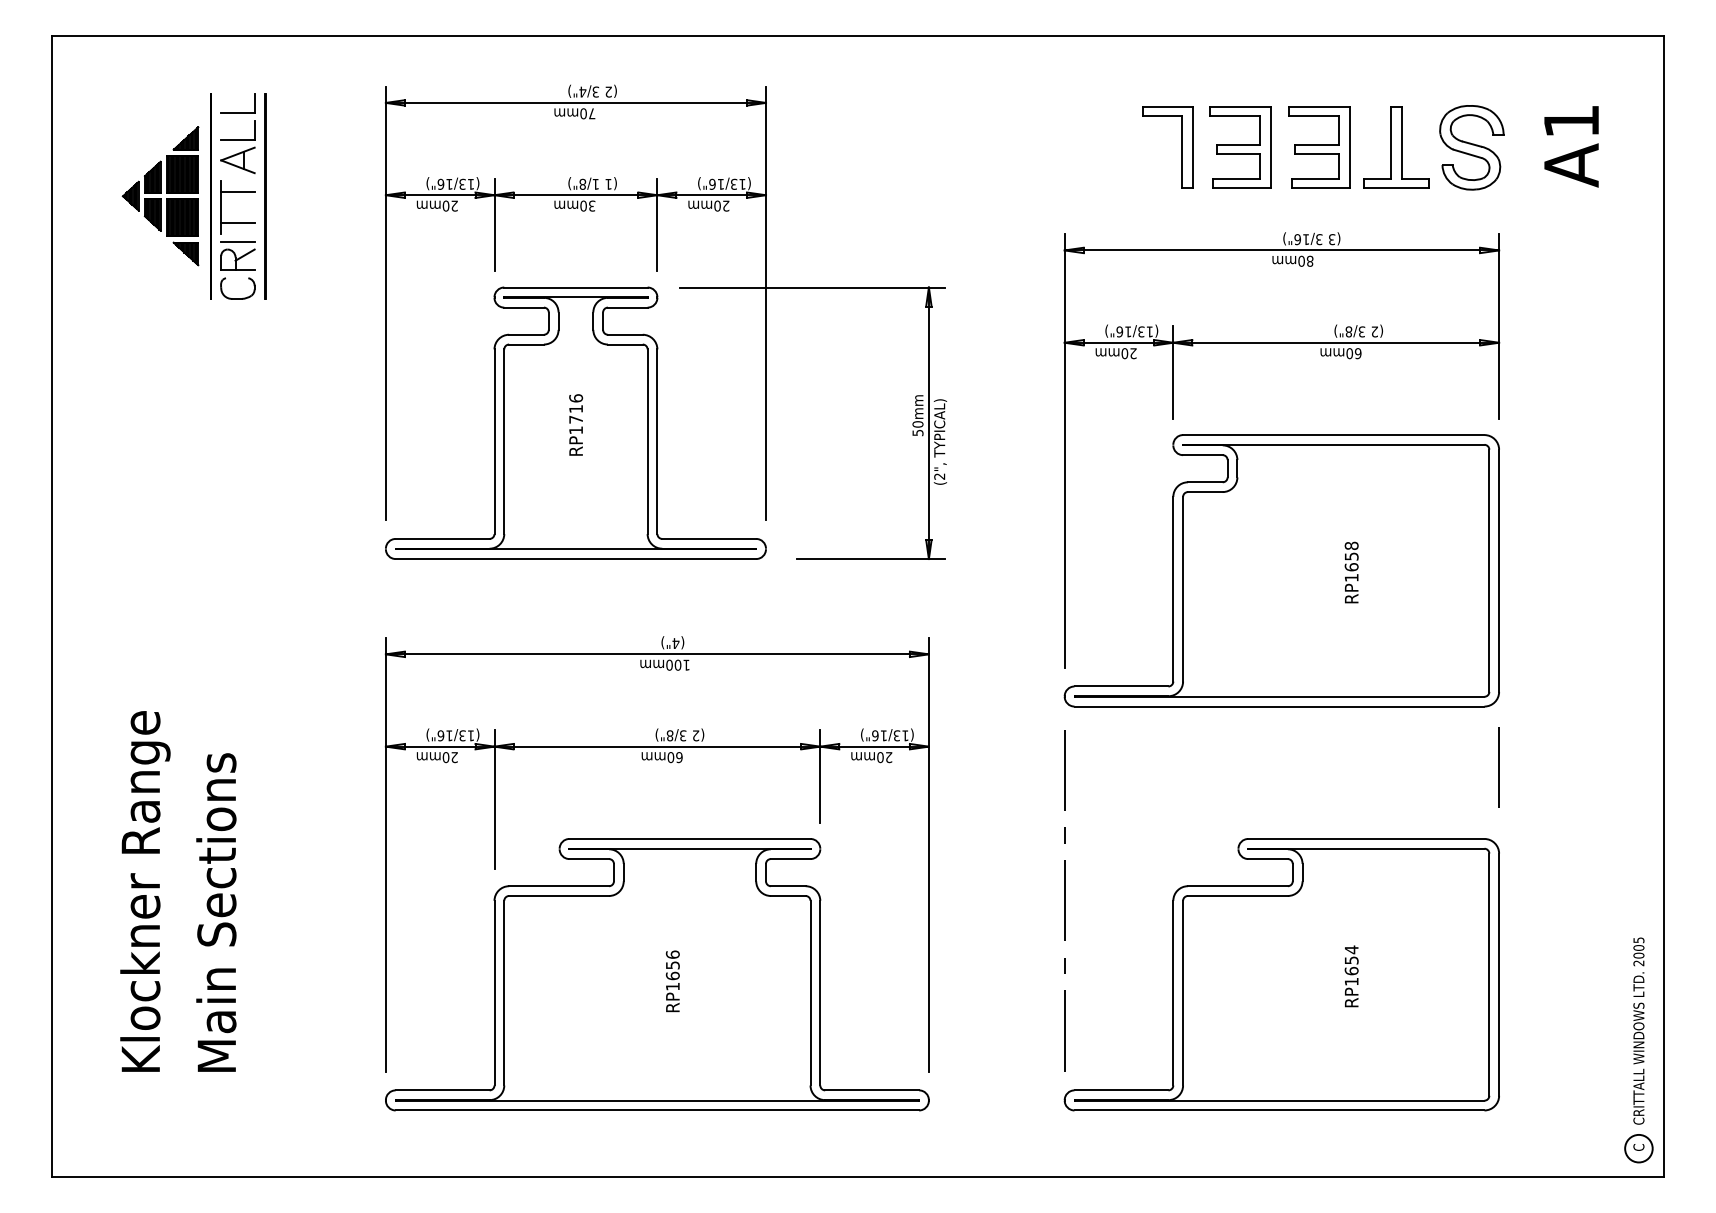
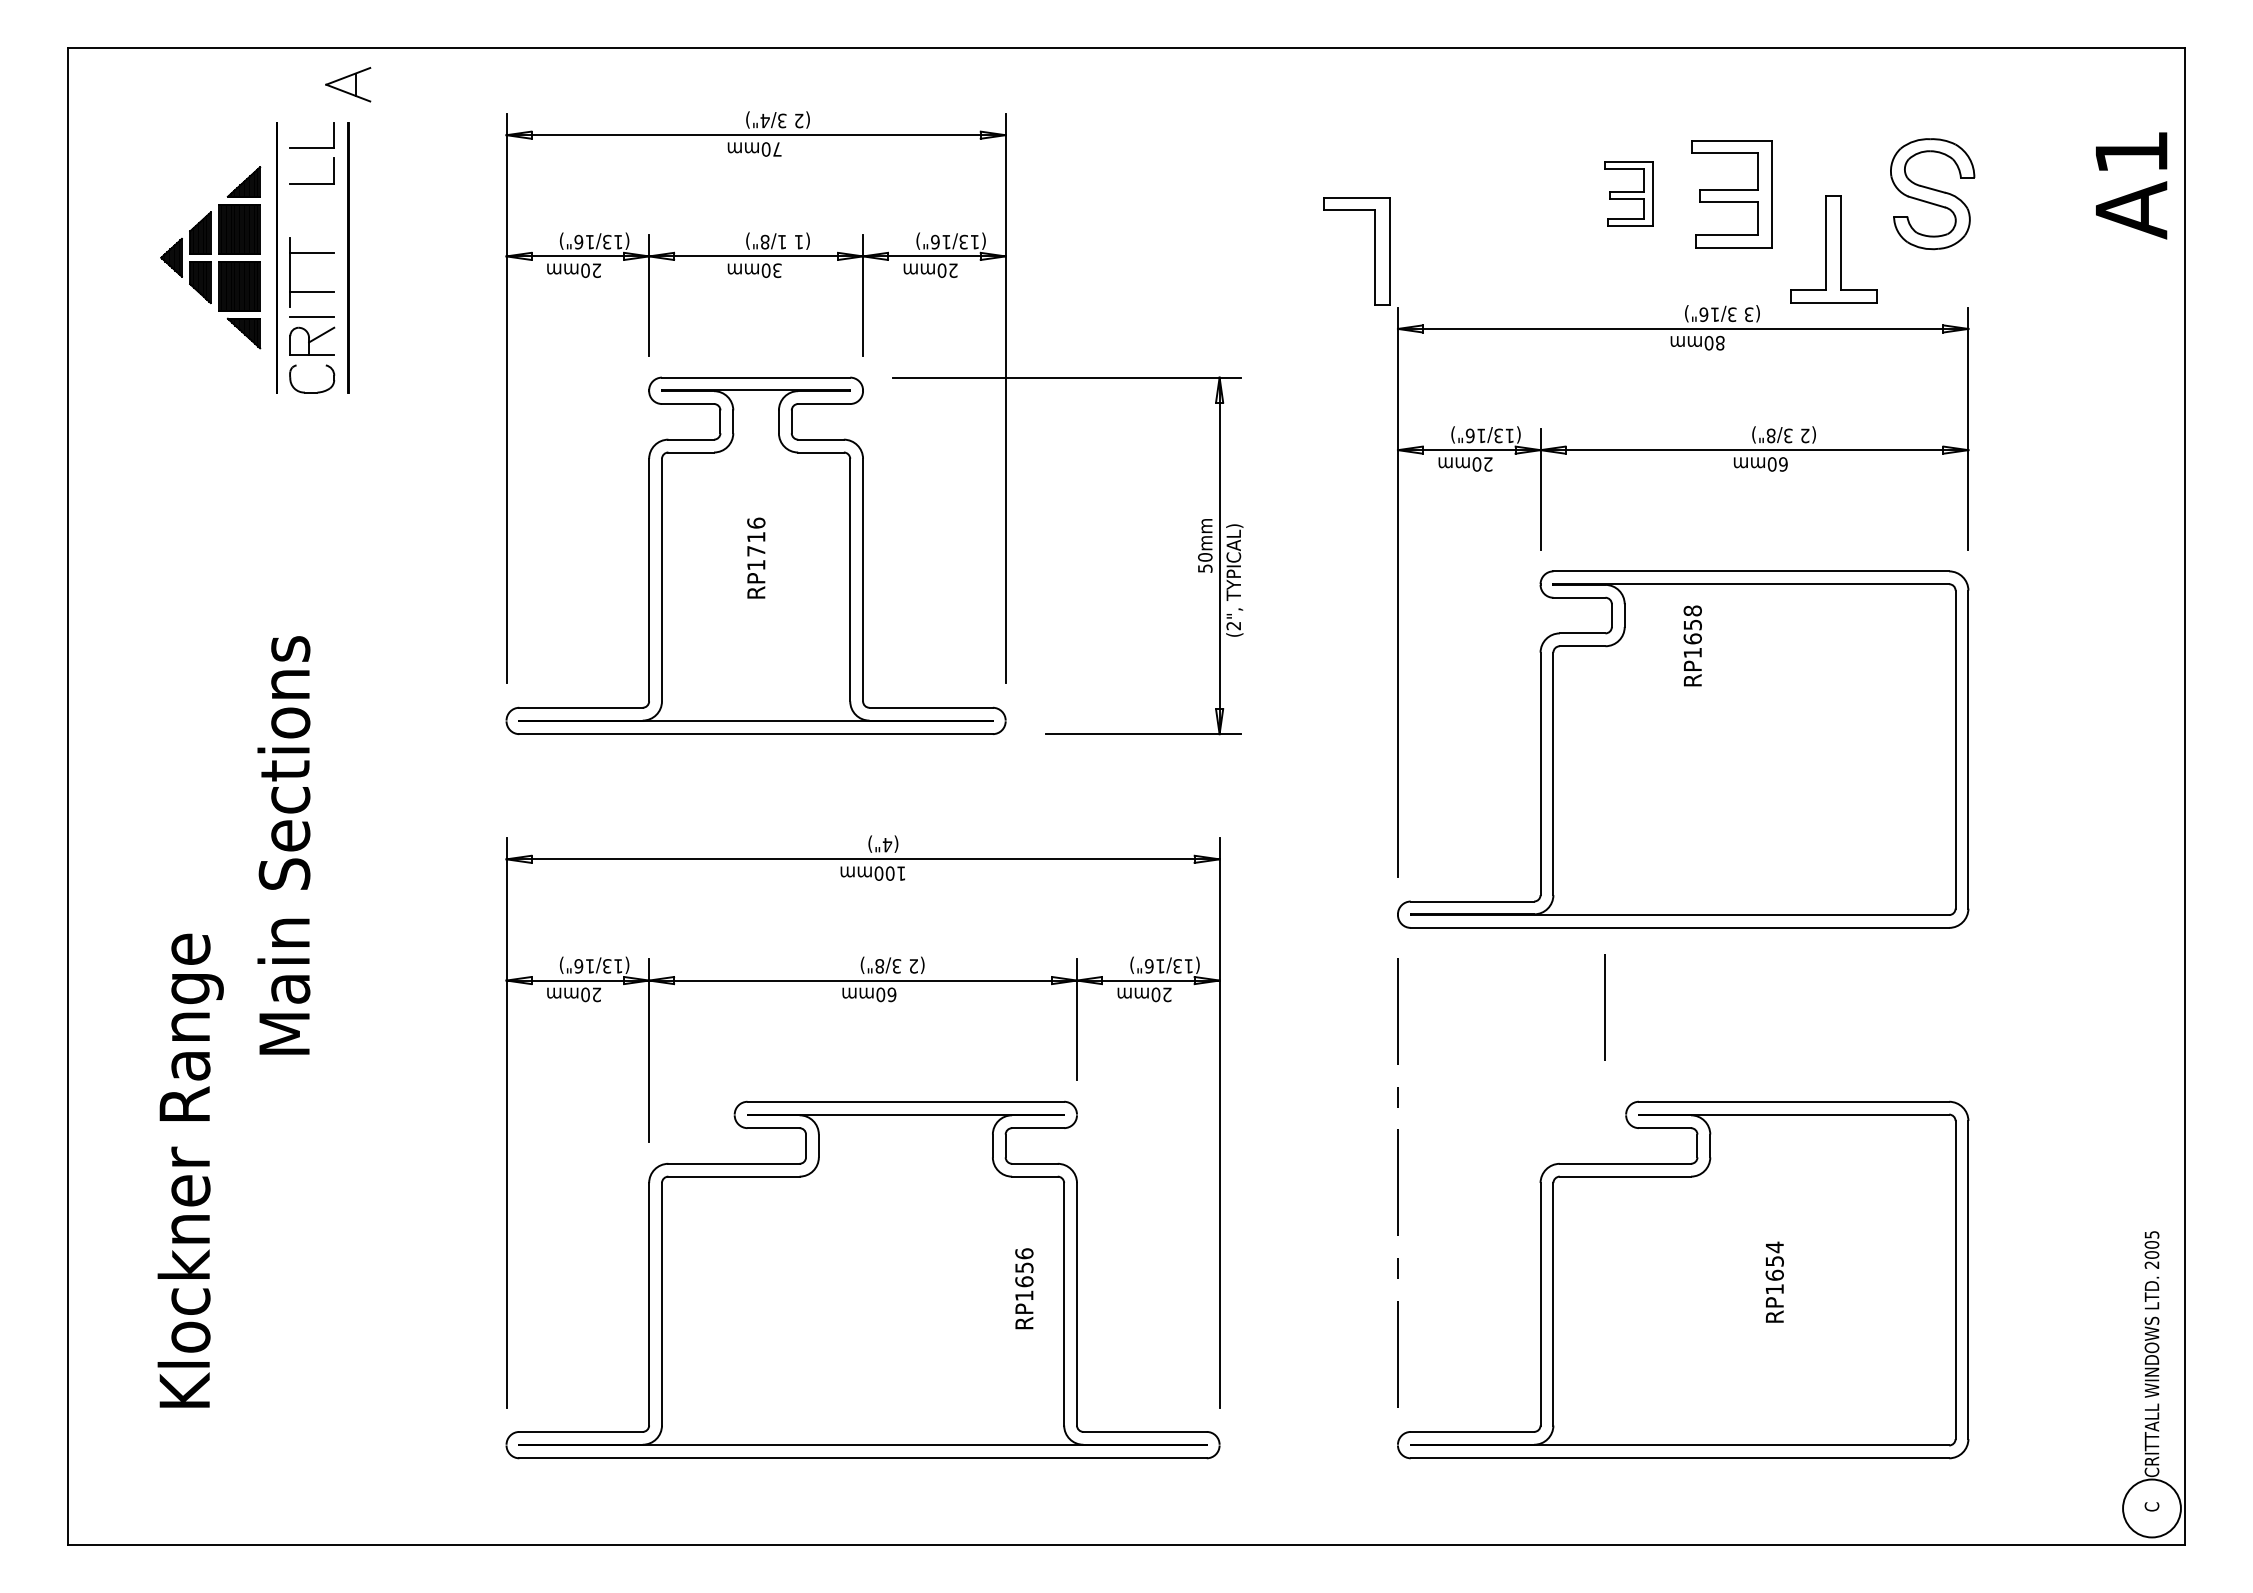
text: (1571, 146) -> (2131, 185), moved
part: (1181, 148) -> (1374, 251), moved
part: (1240, 148) -> (1628, 194), size x0.6
part: (1396, 148) -> (1833, 249), moved
part: (238, 160) -> (348, 84), moved
text: (1351, 572) -> (1692, 645), moved
line: (1498, 767) -> (1604, 1007), moved
text: (216, 912) -> (283, 845), moved
text: (672, 981) -> (1024, 1288), moved
circle: (1638, 1148) -> (2151, 1508), size x1.6

